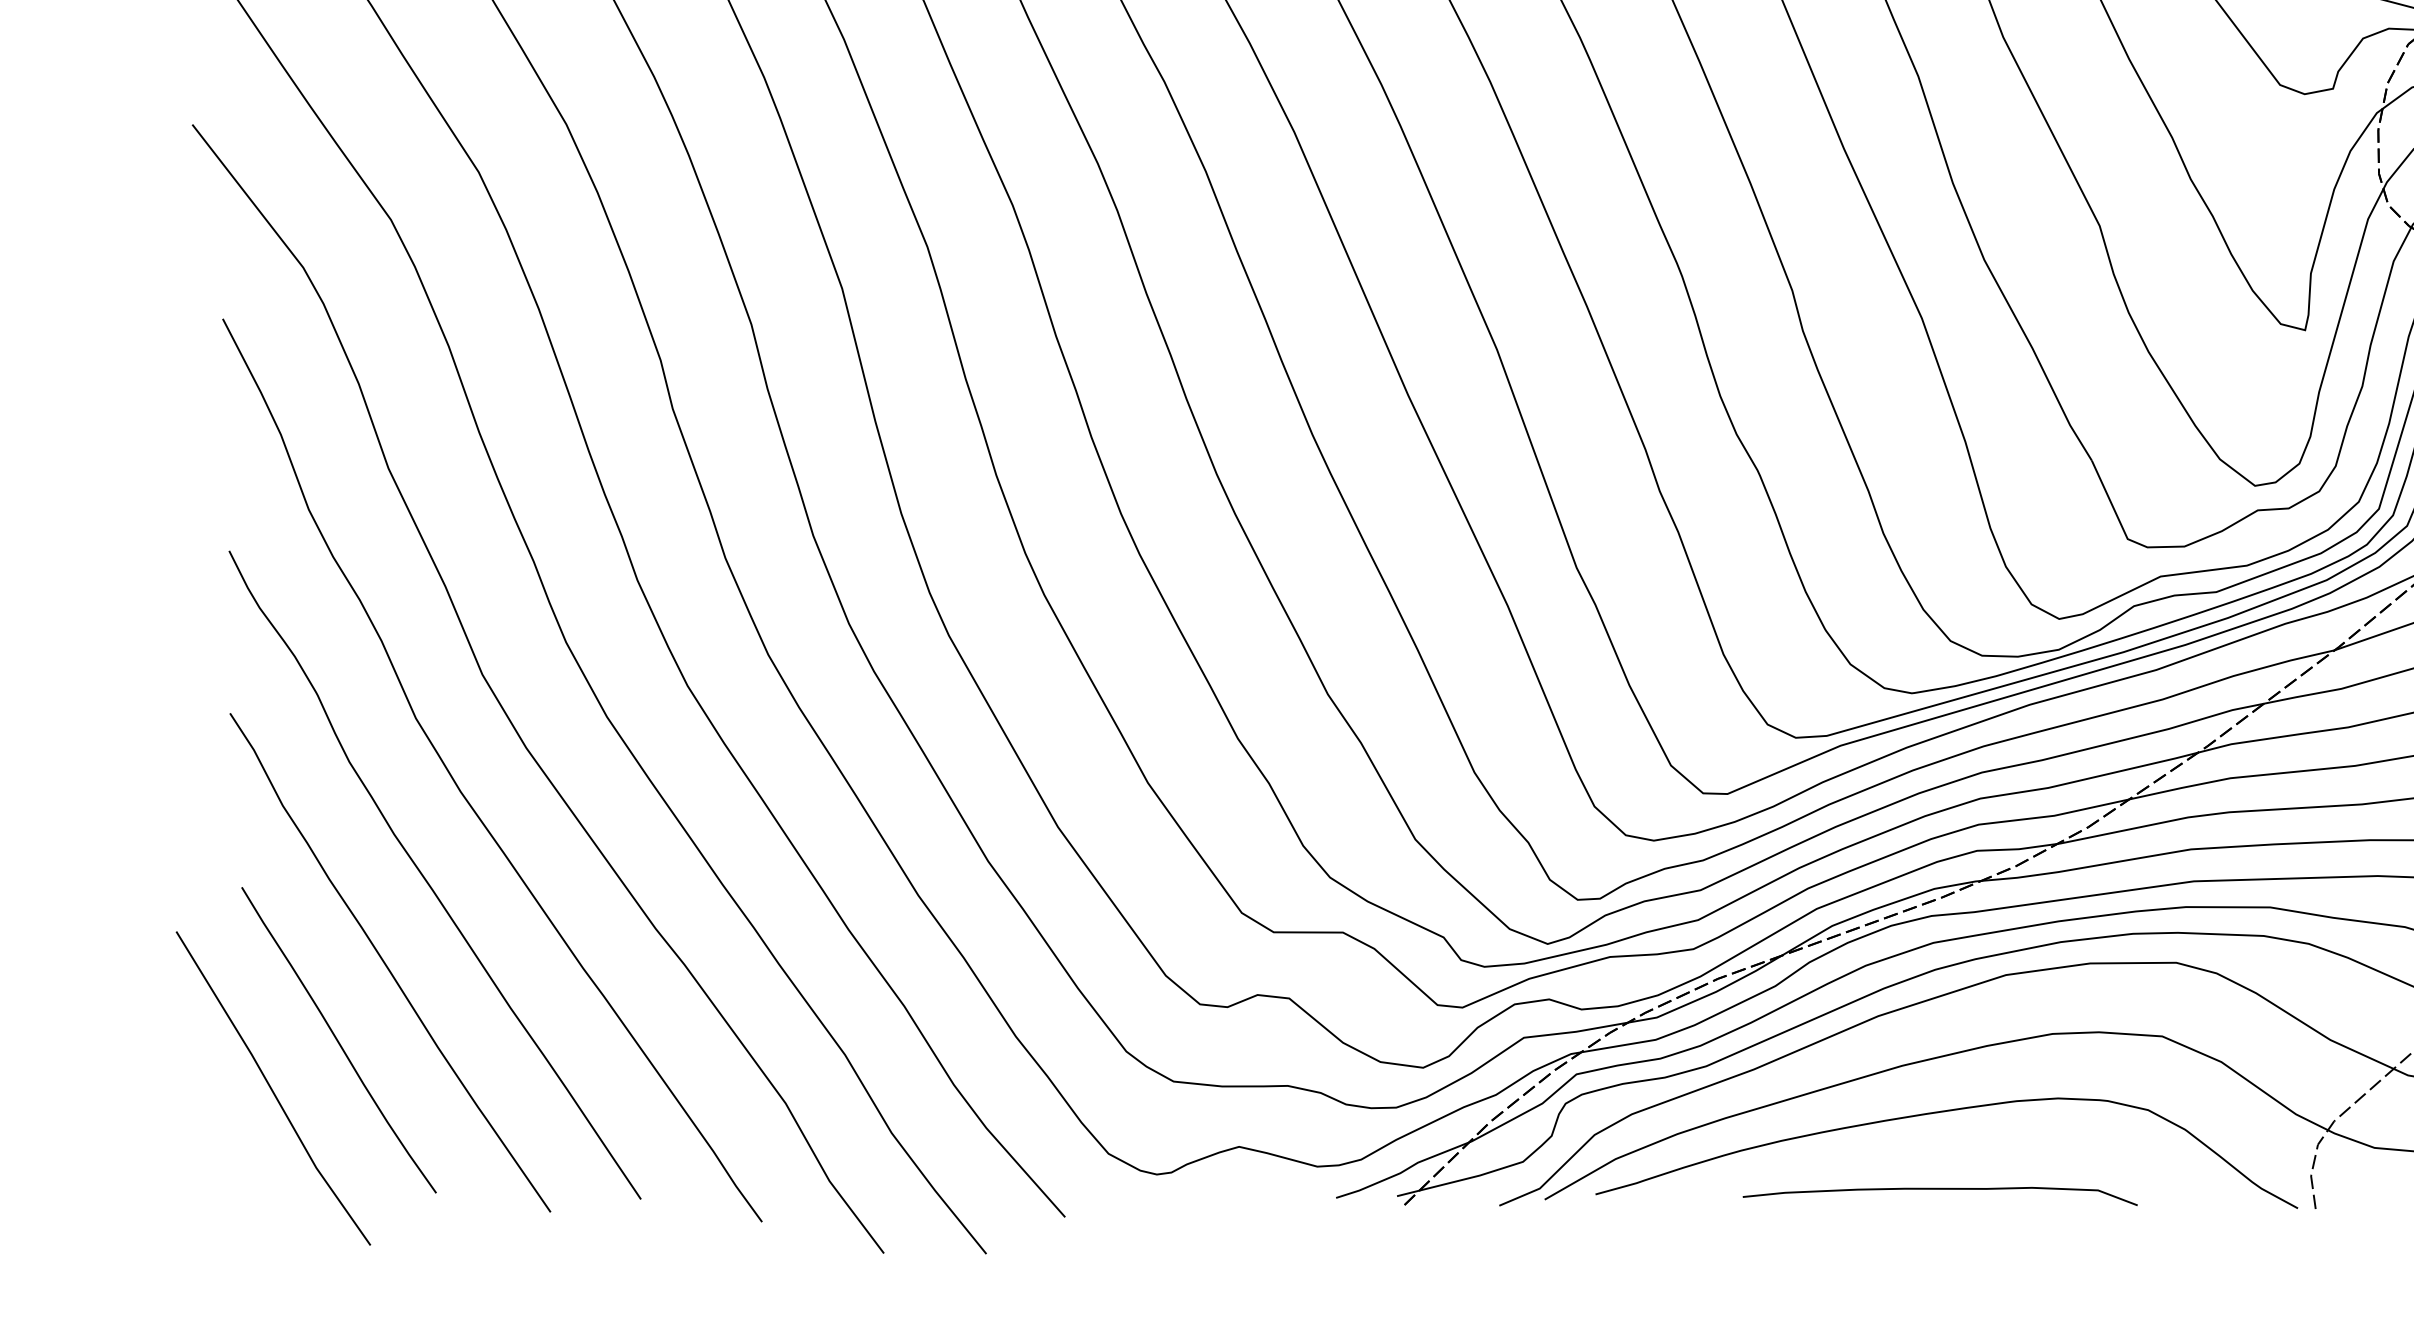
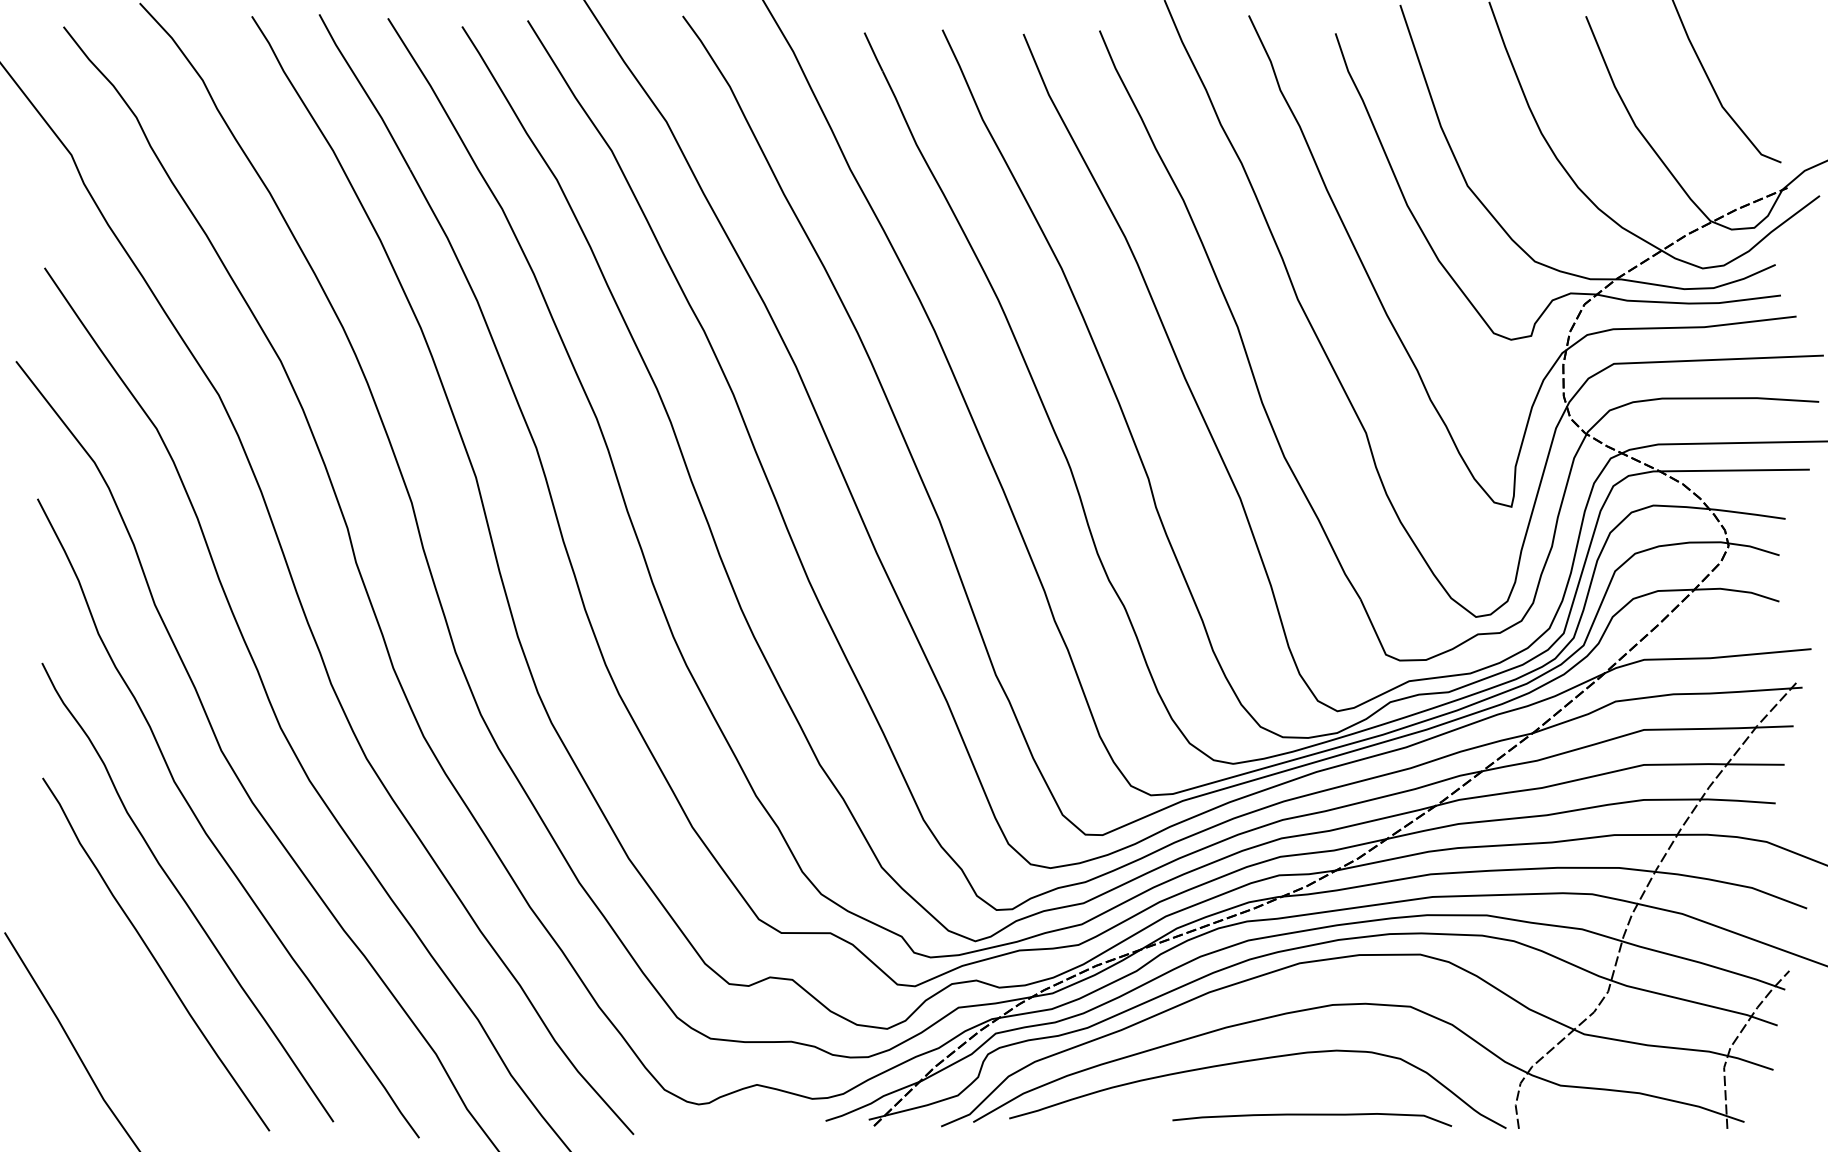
curve: (338, 1040) -> (119, 1009), removed
curve: (1940, 1190) -> (1312, 1115), moved

